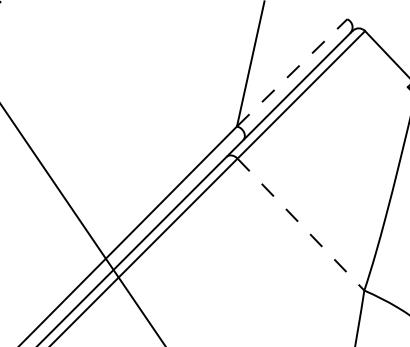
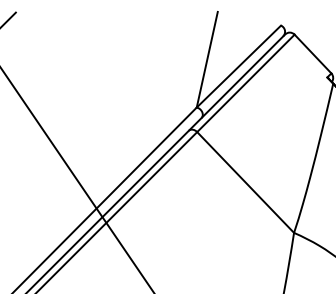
line: (291, 72) -> (238, 66), dashed -> solid
line: (300, 224) -> (245, 182), dashed -> solid

